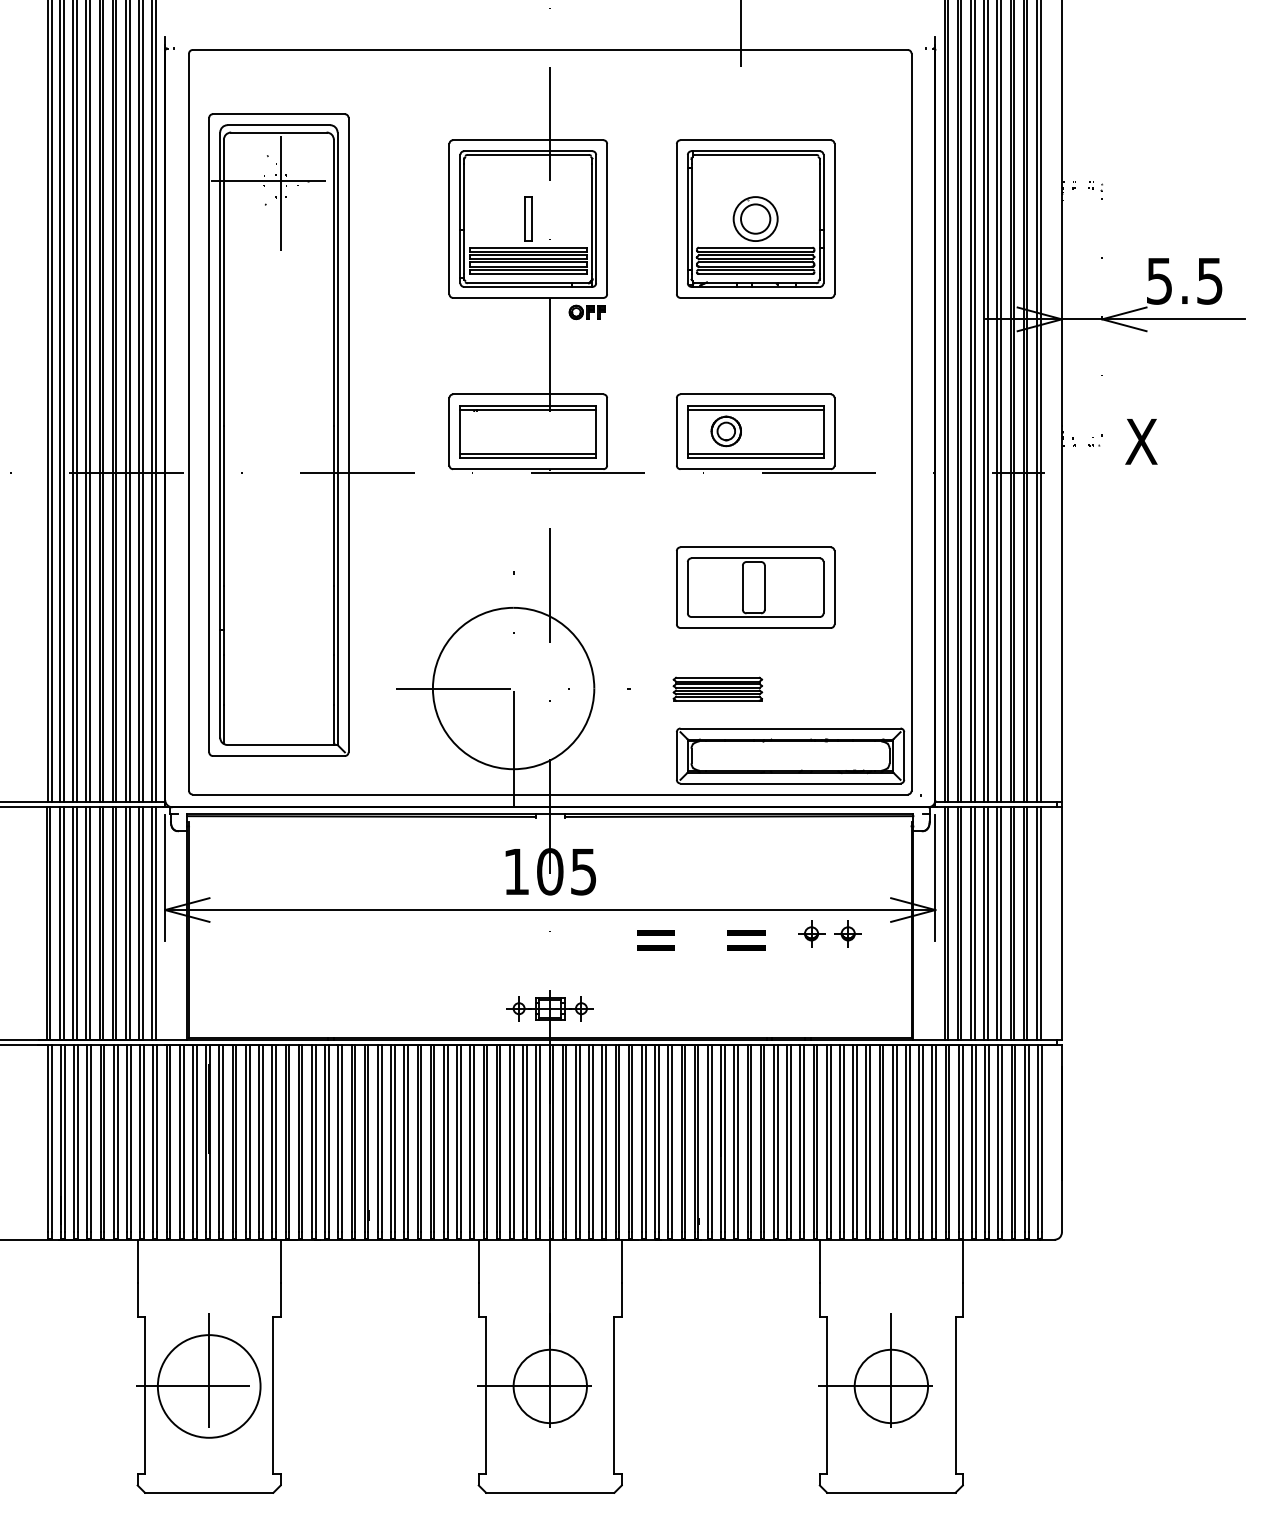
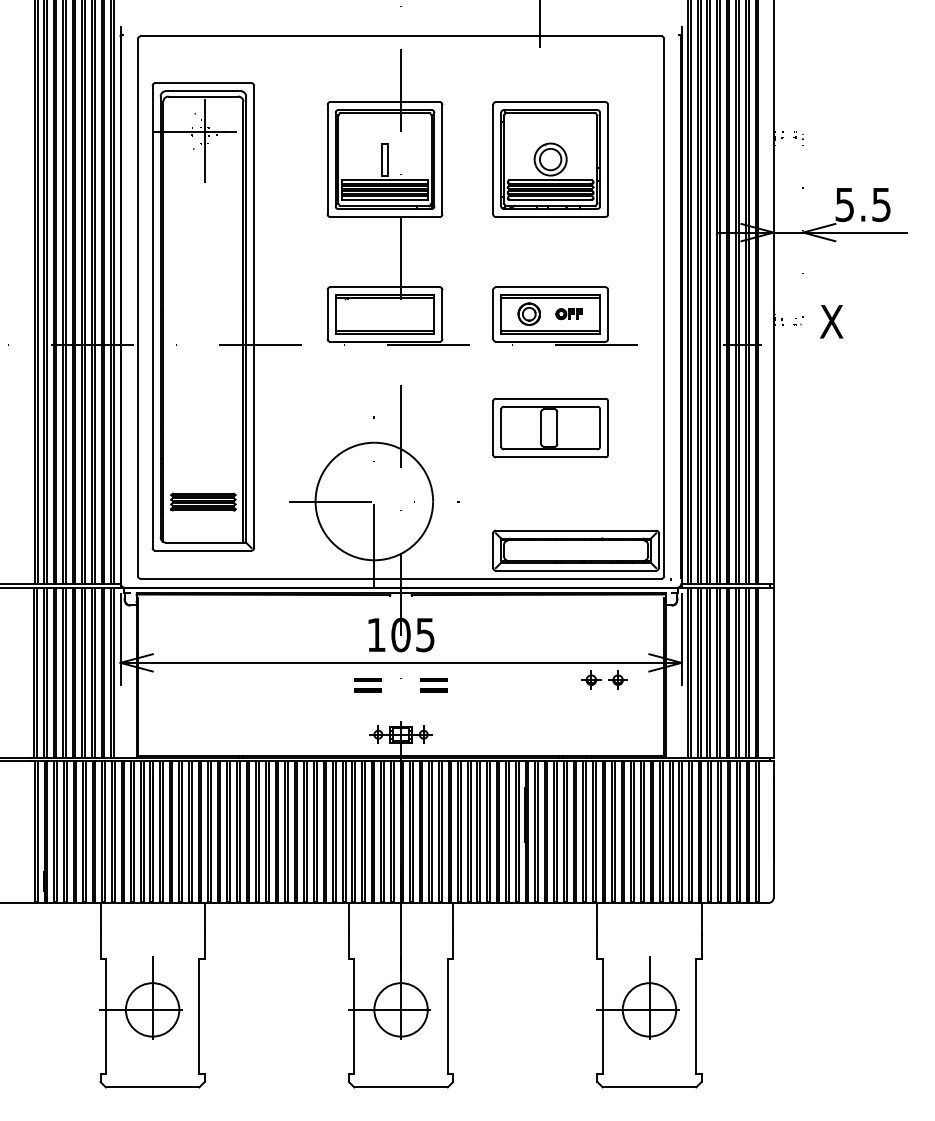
part: (586, 312) -> (568, 314), moved
part: (717, 688) -> (203, 501), moved
text: (701, 940) -> (401, 685), moved
circle: (208, 1386) -> (152, 1009), size x0.71

